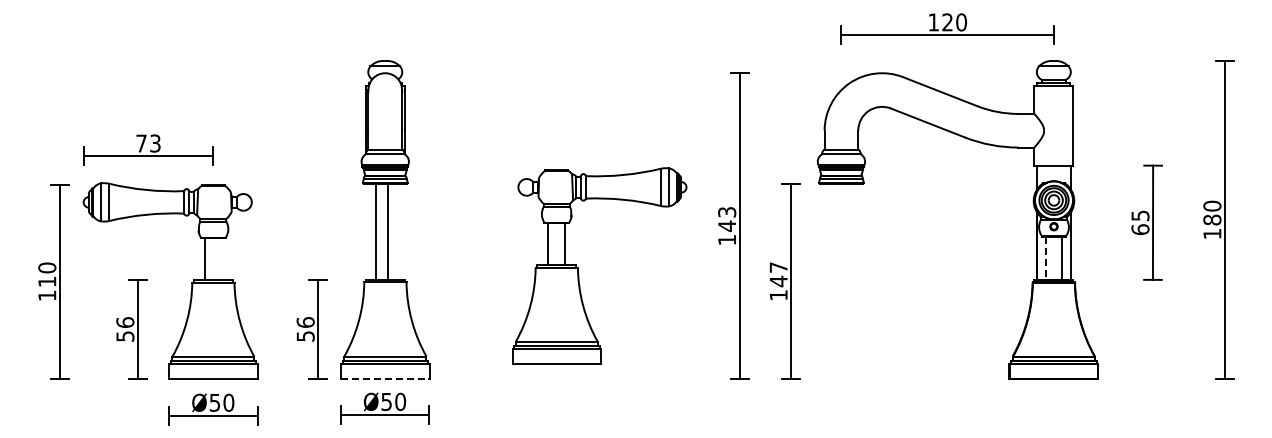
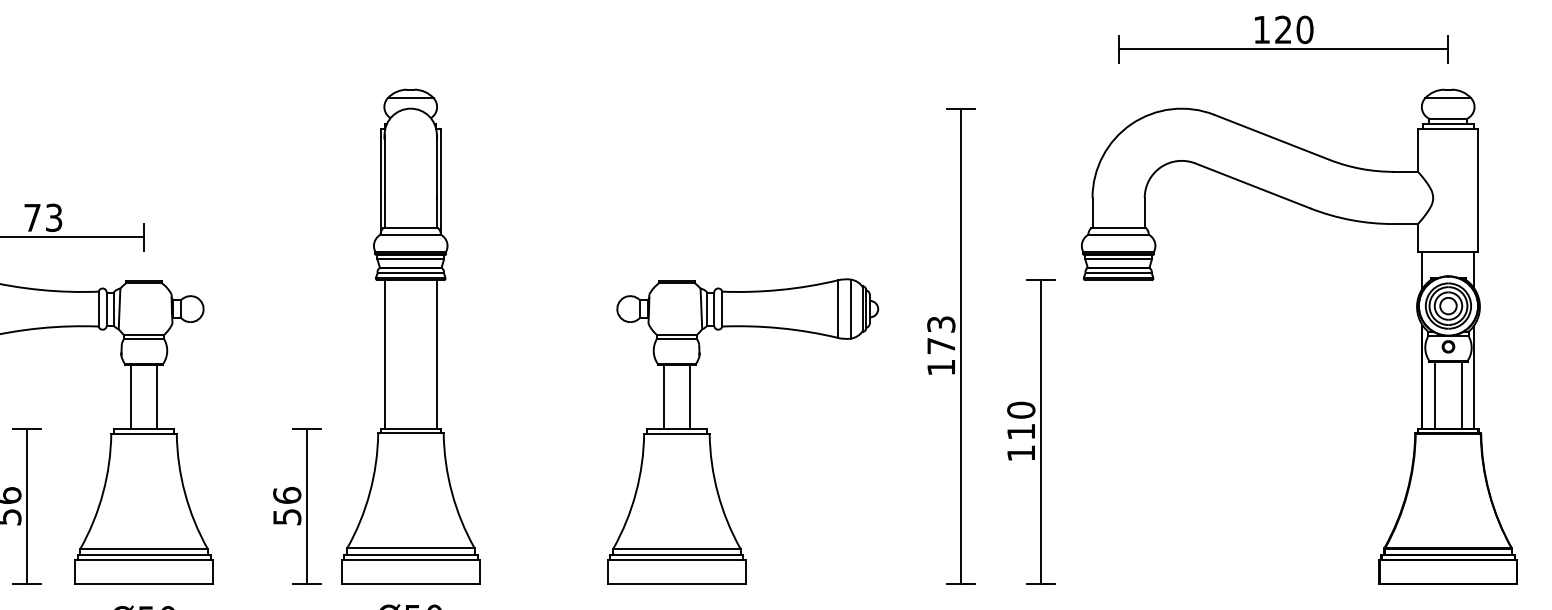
text: (726, 225) -> (940, 344), 143 -> 173
line: (376, 231) -> (437, 354), moved
line: (388, 231) -> (384, 354), moved
line: (221, 258) -> (156, 396), added
line: (1045, 258) -> (1435, 396), dashed -> solid
part: (578, 267) -> (710, 433), moved
text: (778, 274) -> (1020, 421), 147 -> 110
line: (385, 379) -> (411, 583), dashed -> solid

